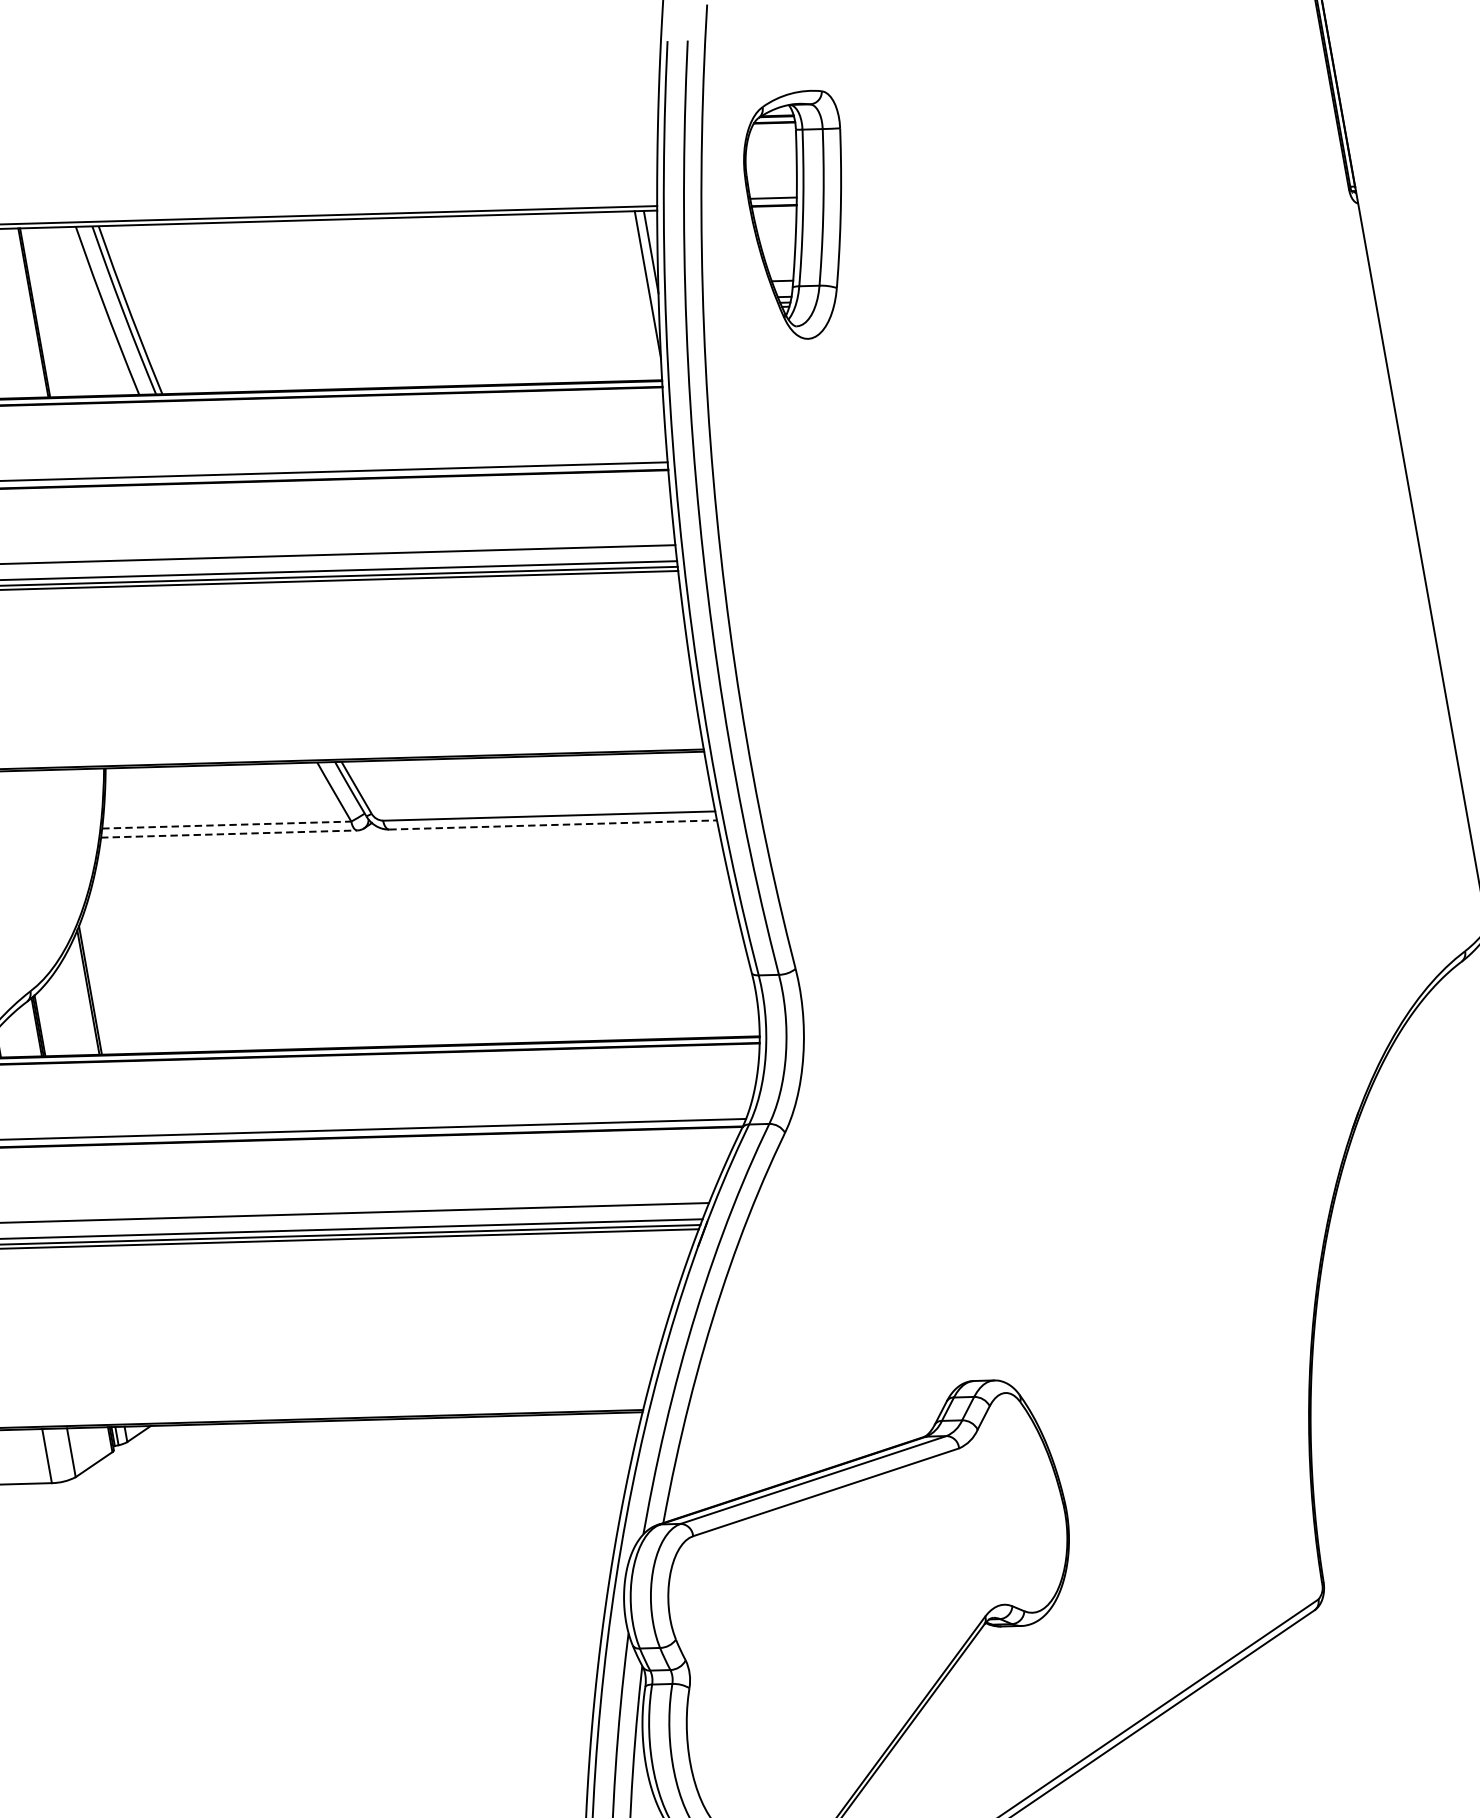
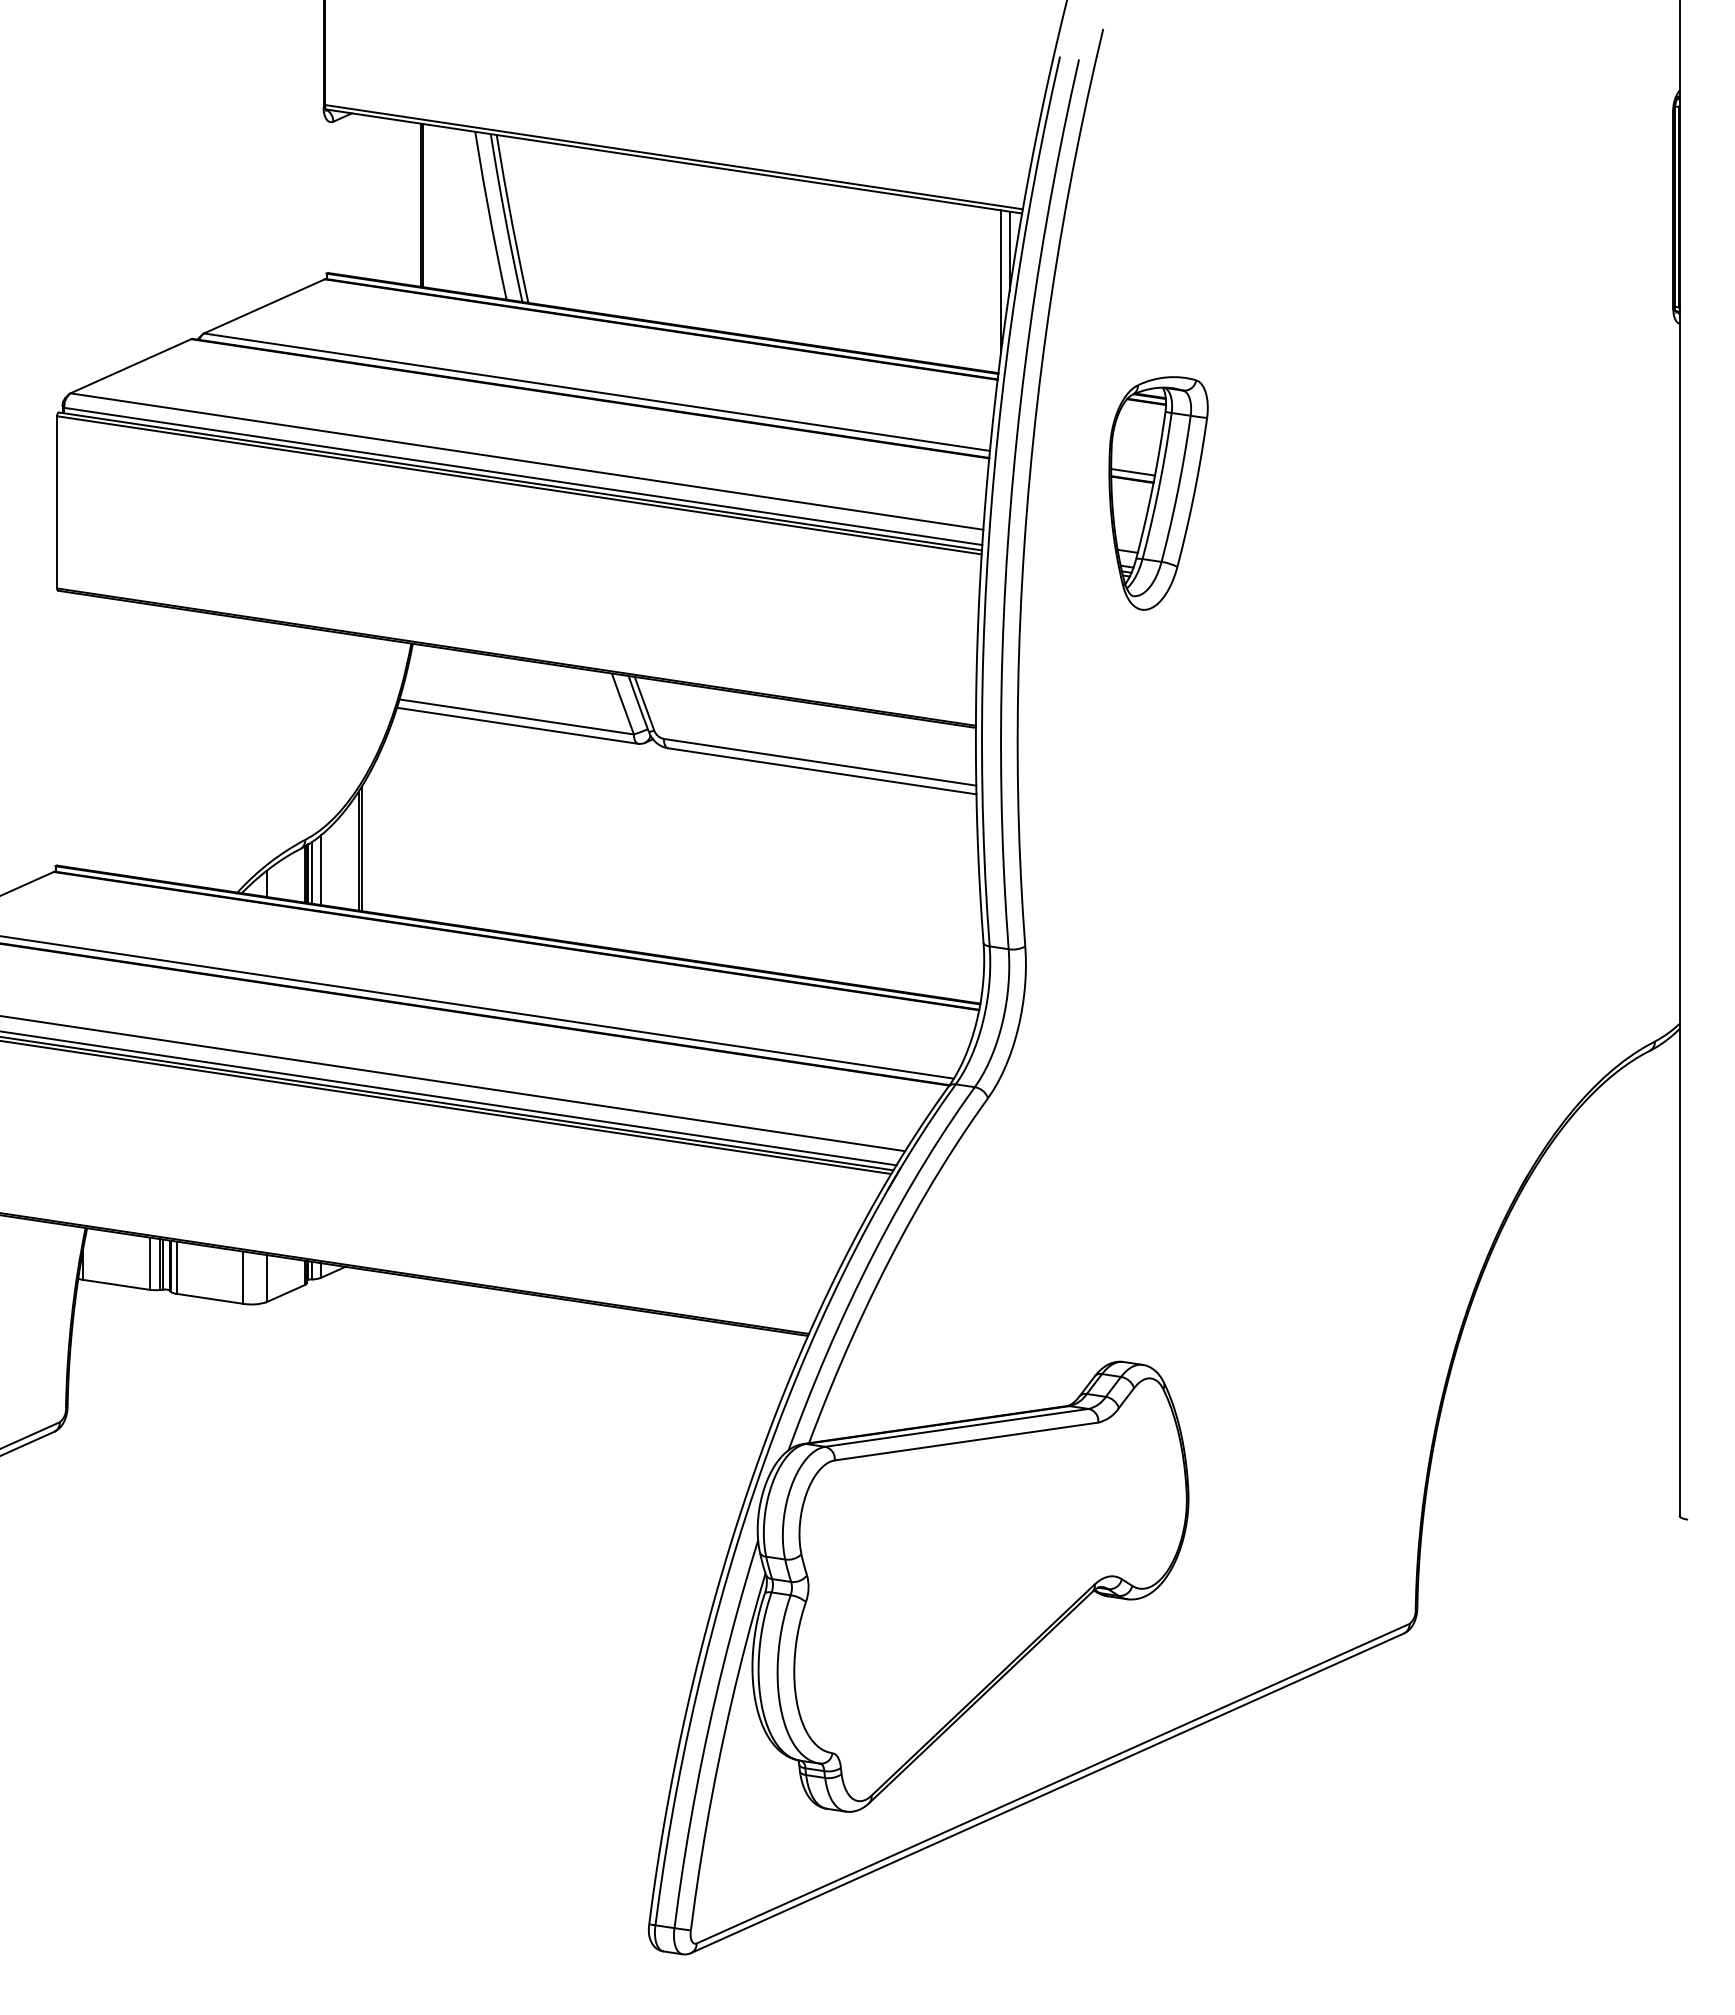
part: (803, 215) -> (1158, 493), moved
line: (227, 825) -> (517, 717), dashed -> solid
line: (553, 825) -> (822, 771), dashed -> solid
line: (229, 833) -> (517, 725), dashed -> solid
line: (51, 1020) -> (320, 870), added
line: (43, 1023) -> (312, 872), added

